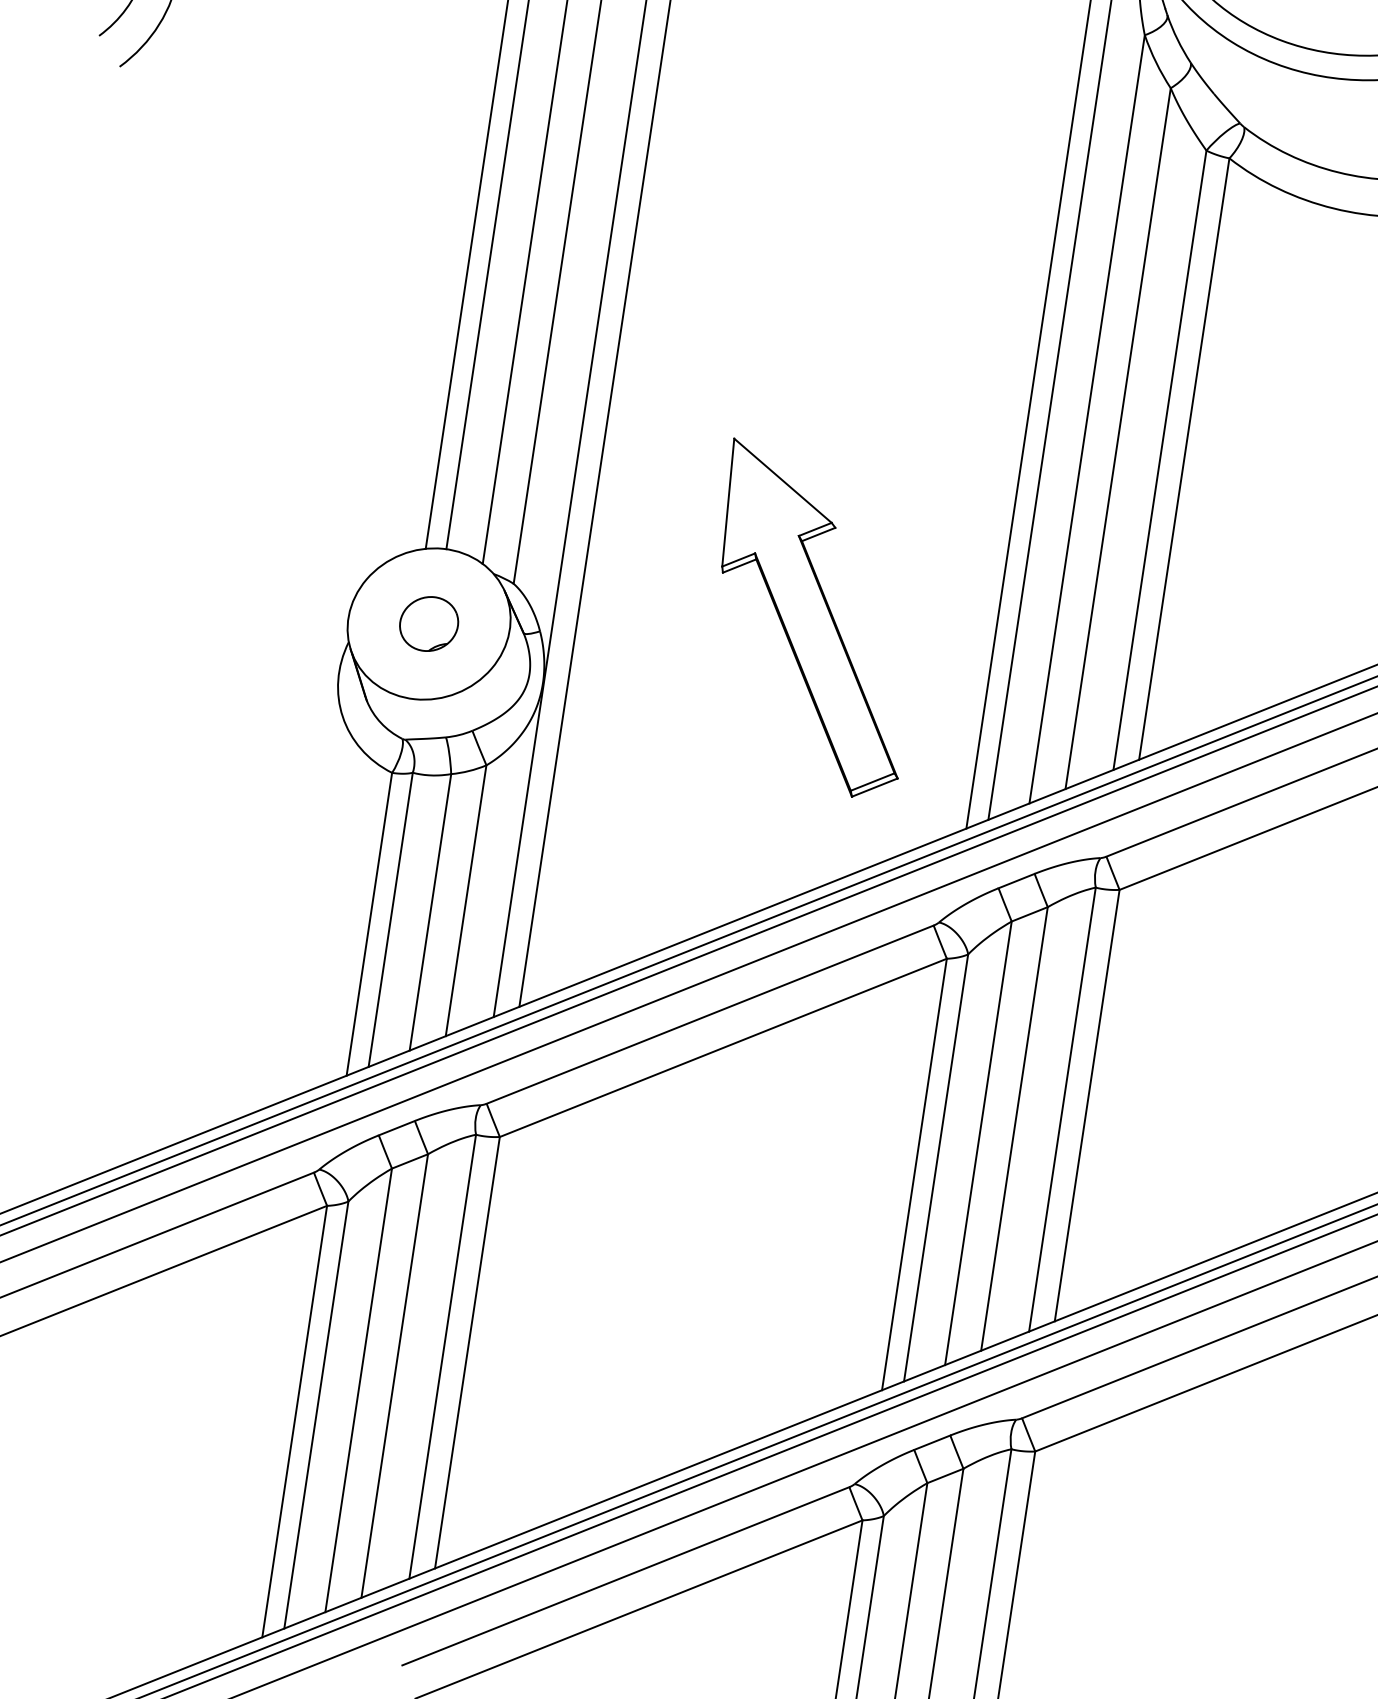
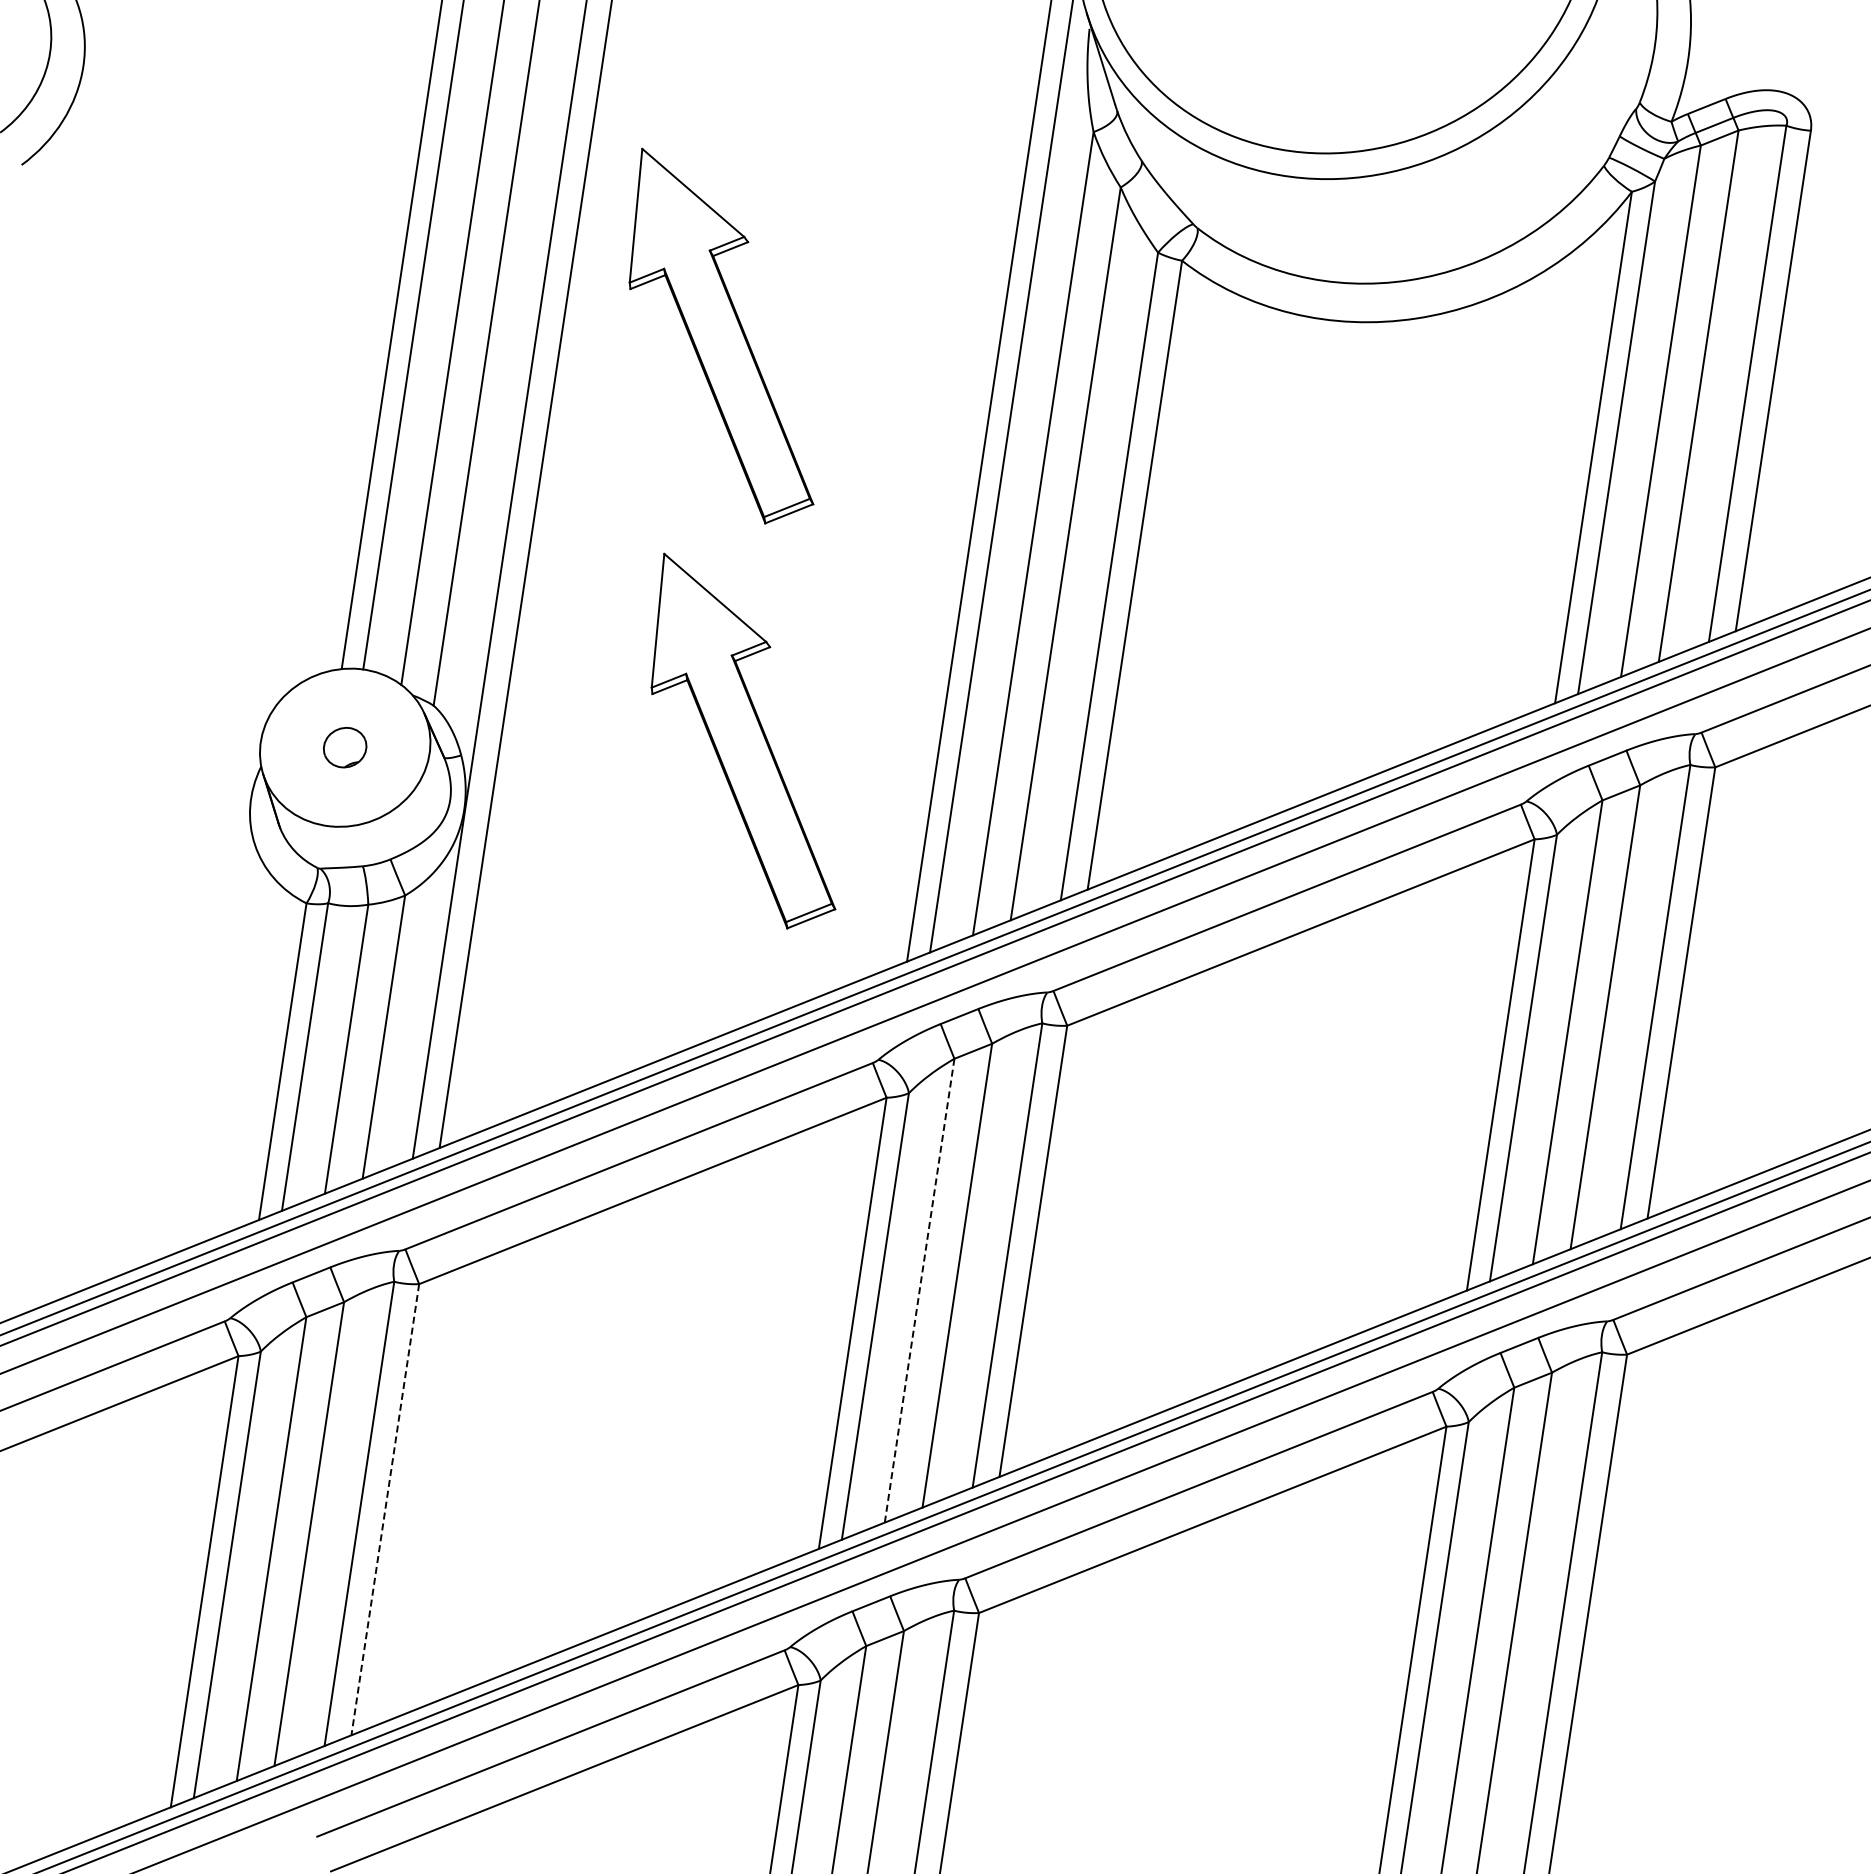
part: (788, 229) -> (721, 335), added
part: (428, 623) -> (344, 747), size x0.7
line: (978, 1143) -> (919, 1290), solid -> dashed
line: (467, 1353) -> (385, 1510), solid -> dashed

